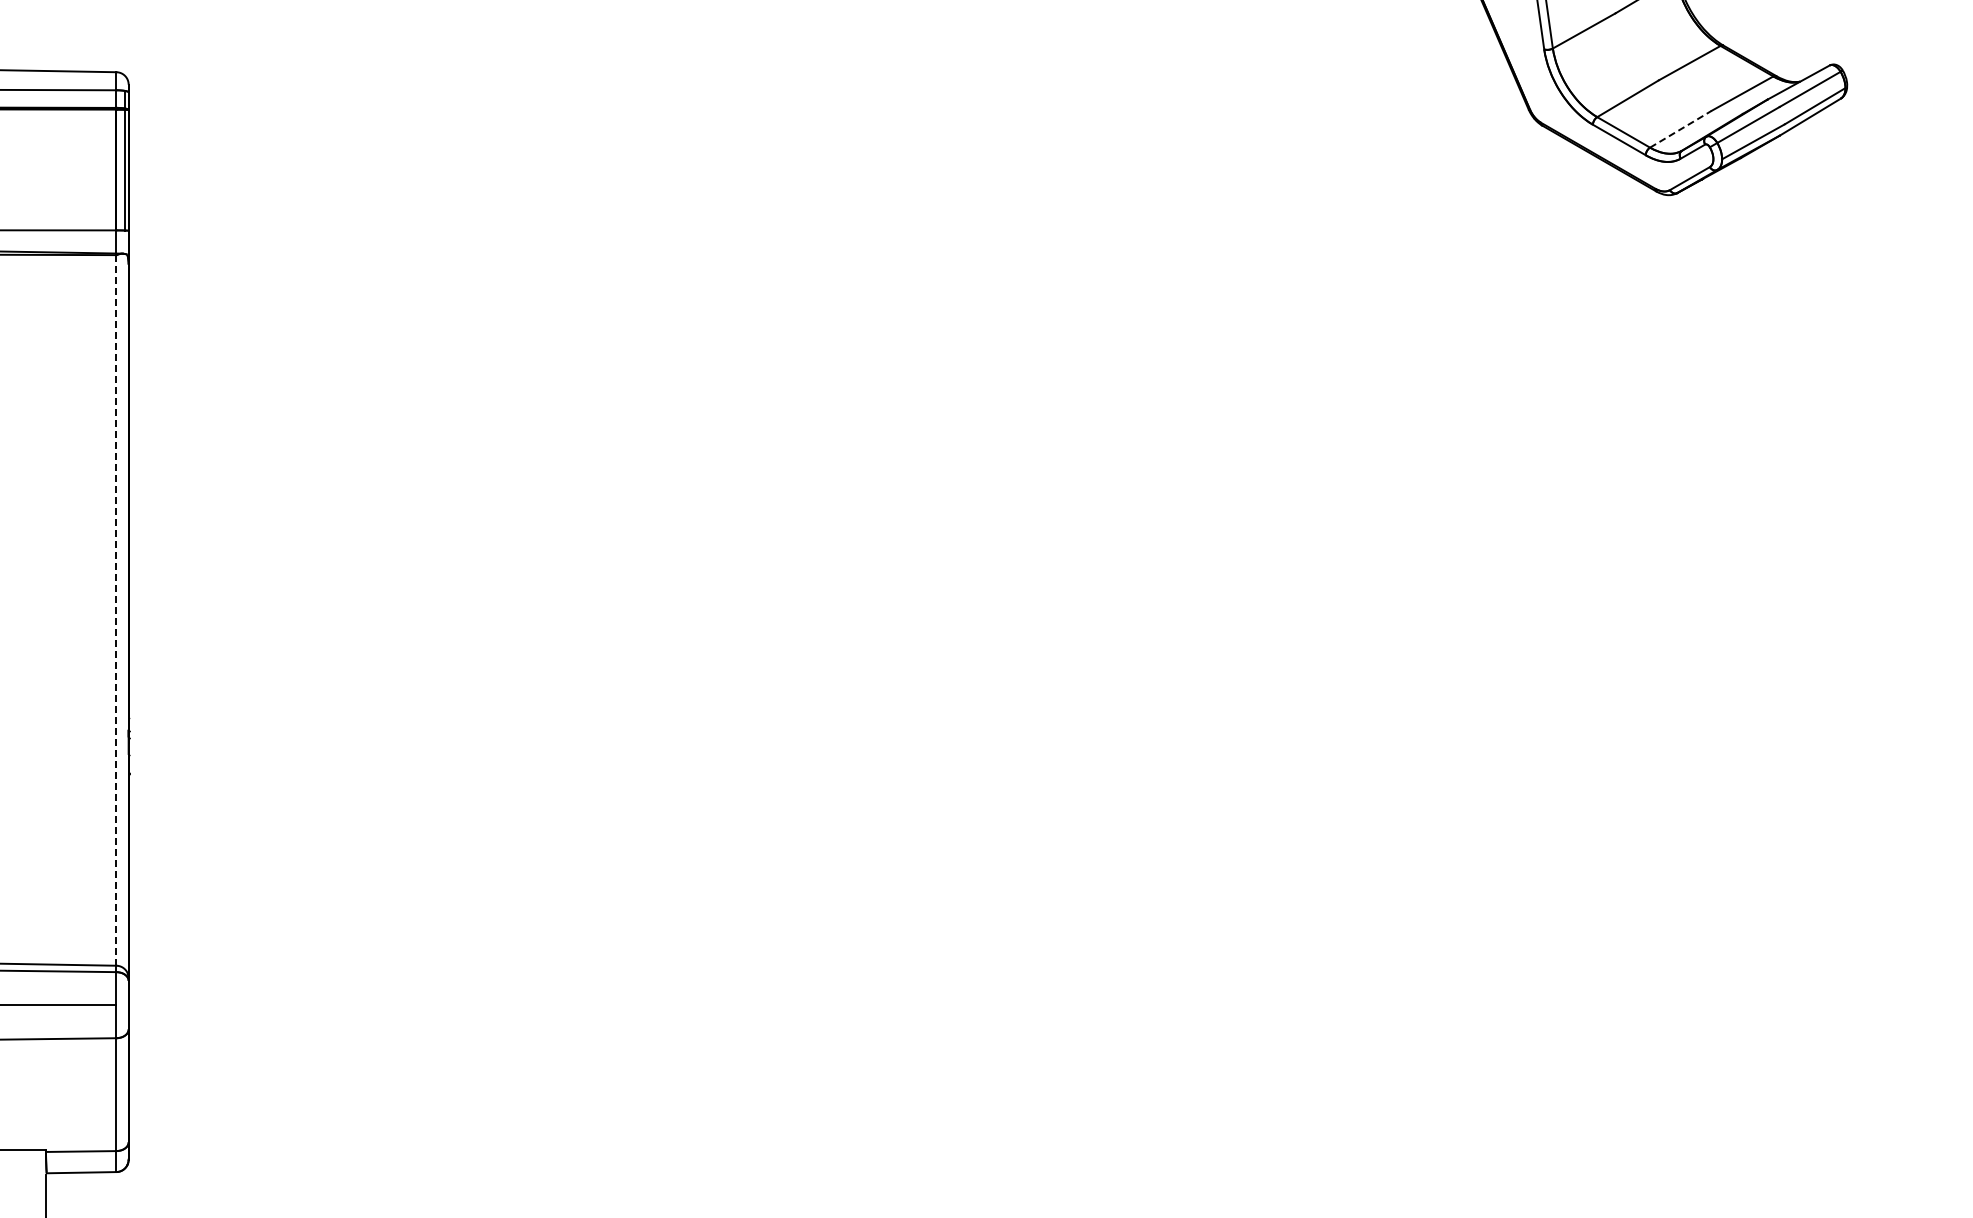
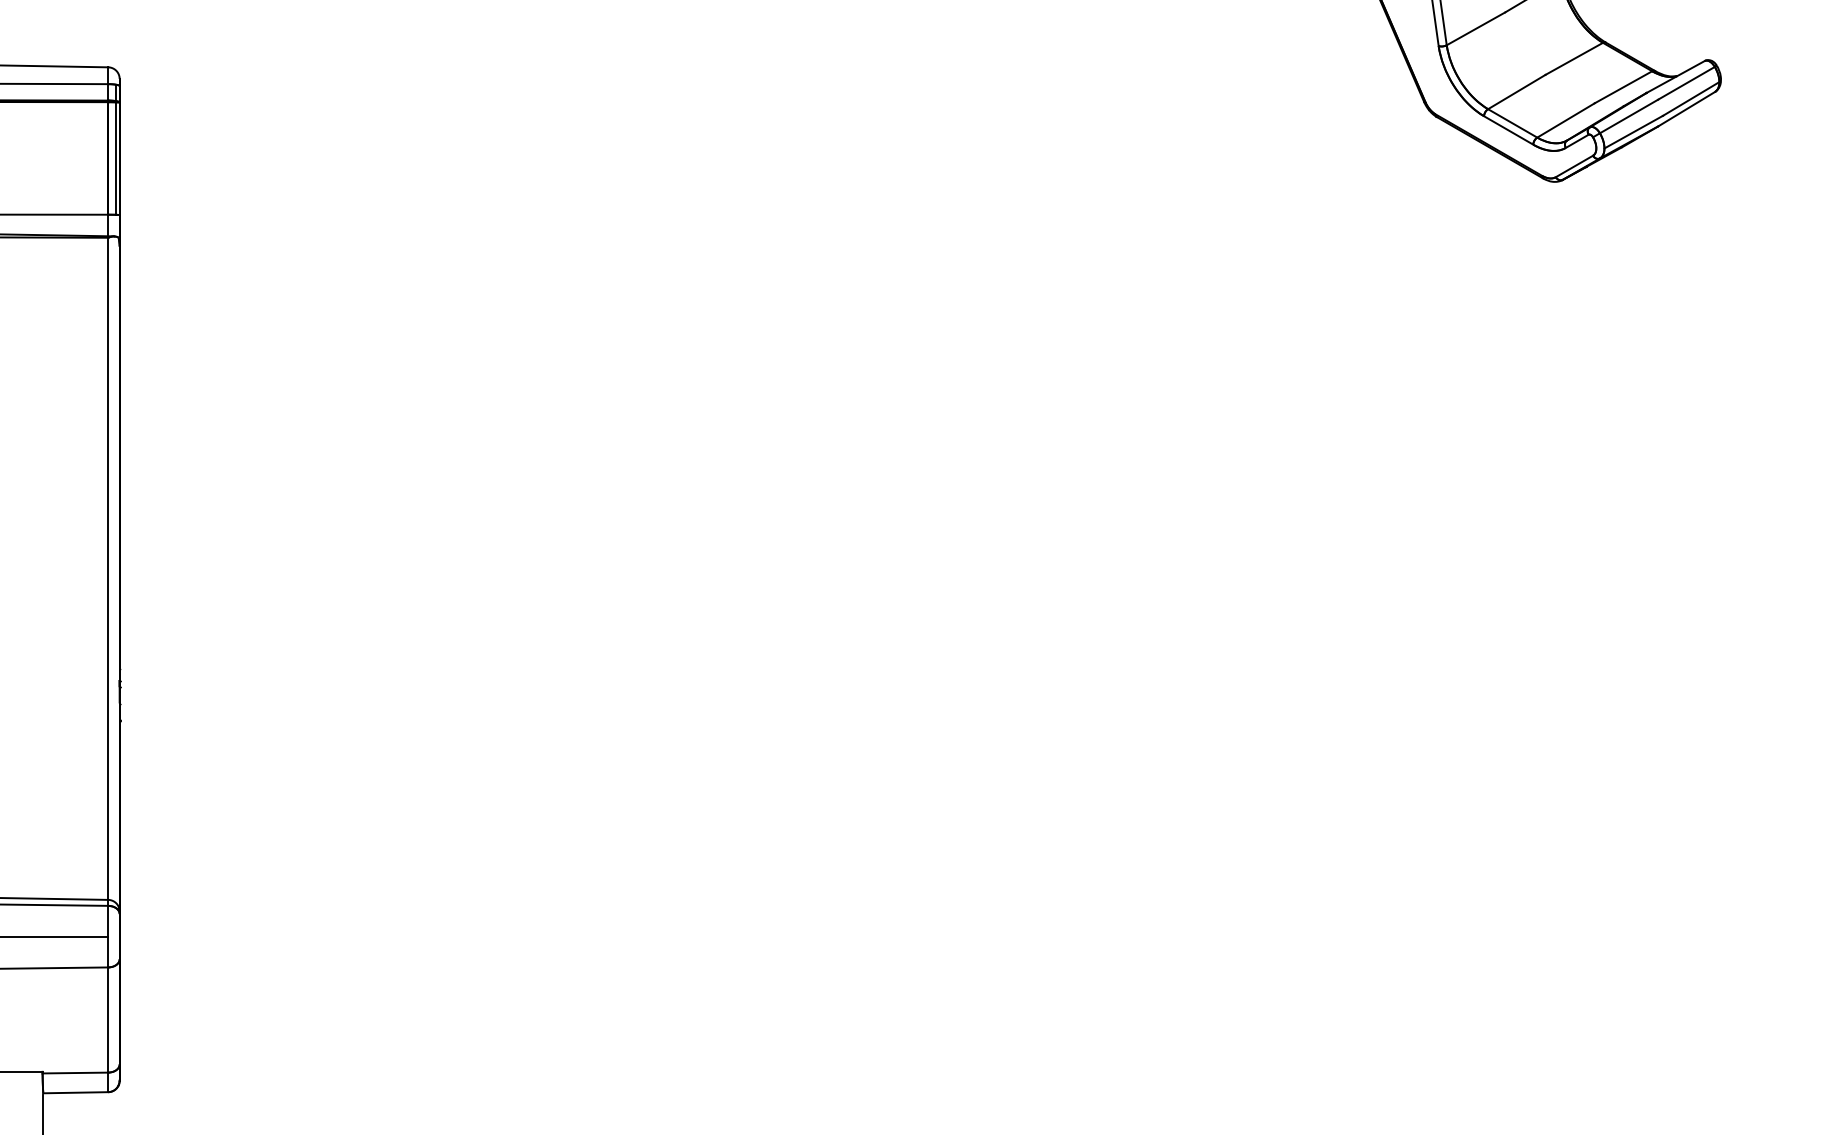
line: (1680, 129) -> (1565, 120), dashed -> solid
line: (116, 609) -> (108, 567), dashed -> solid

